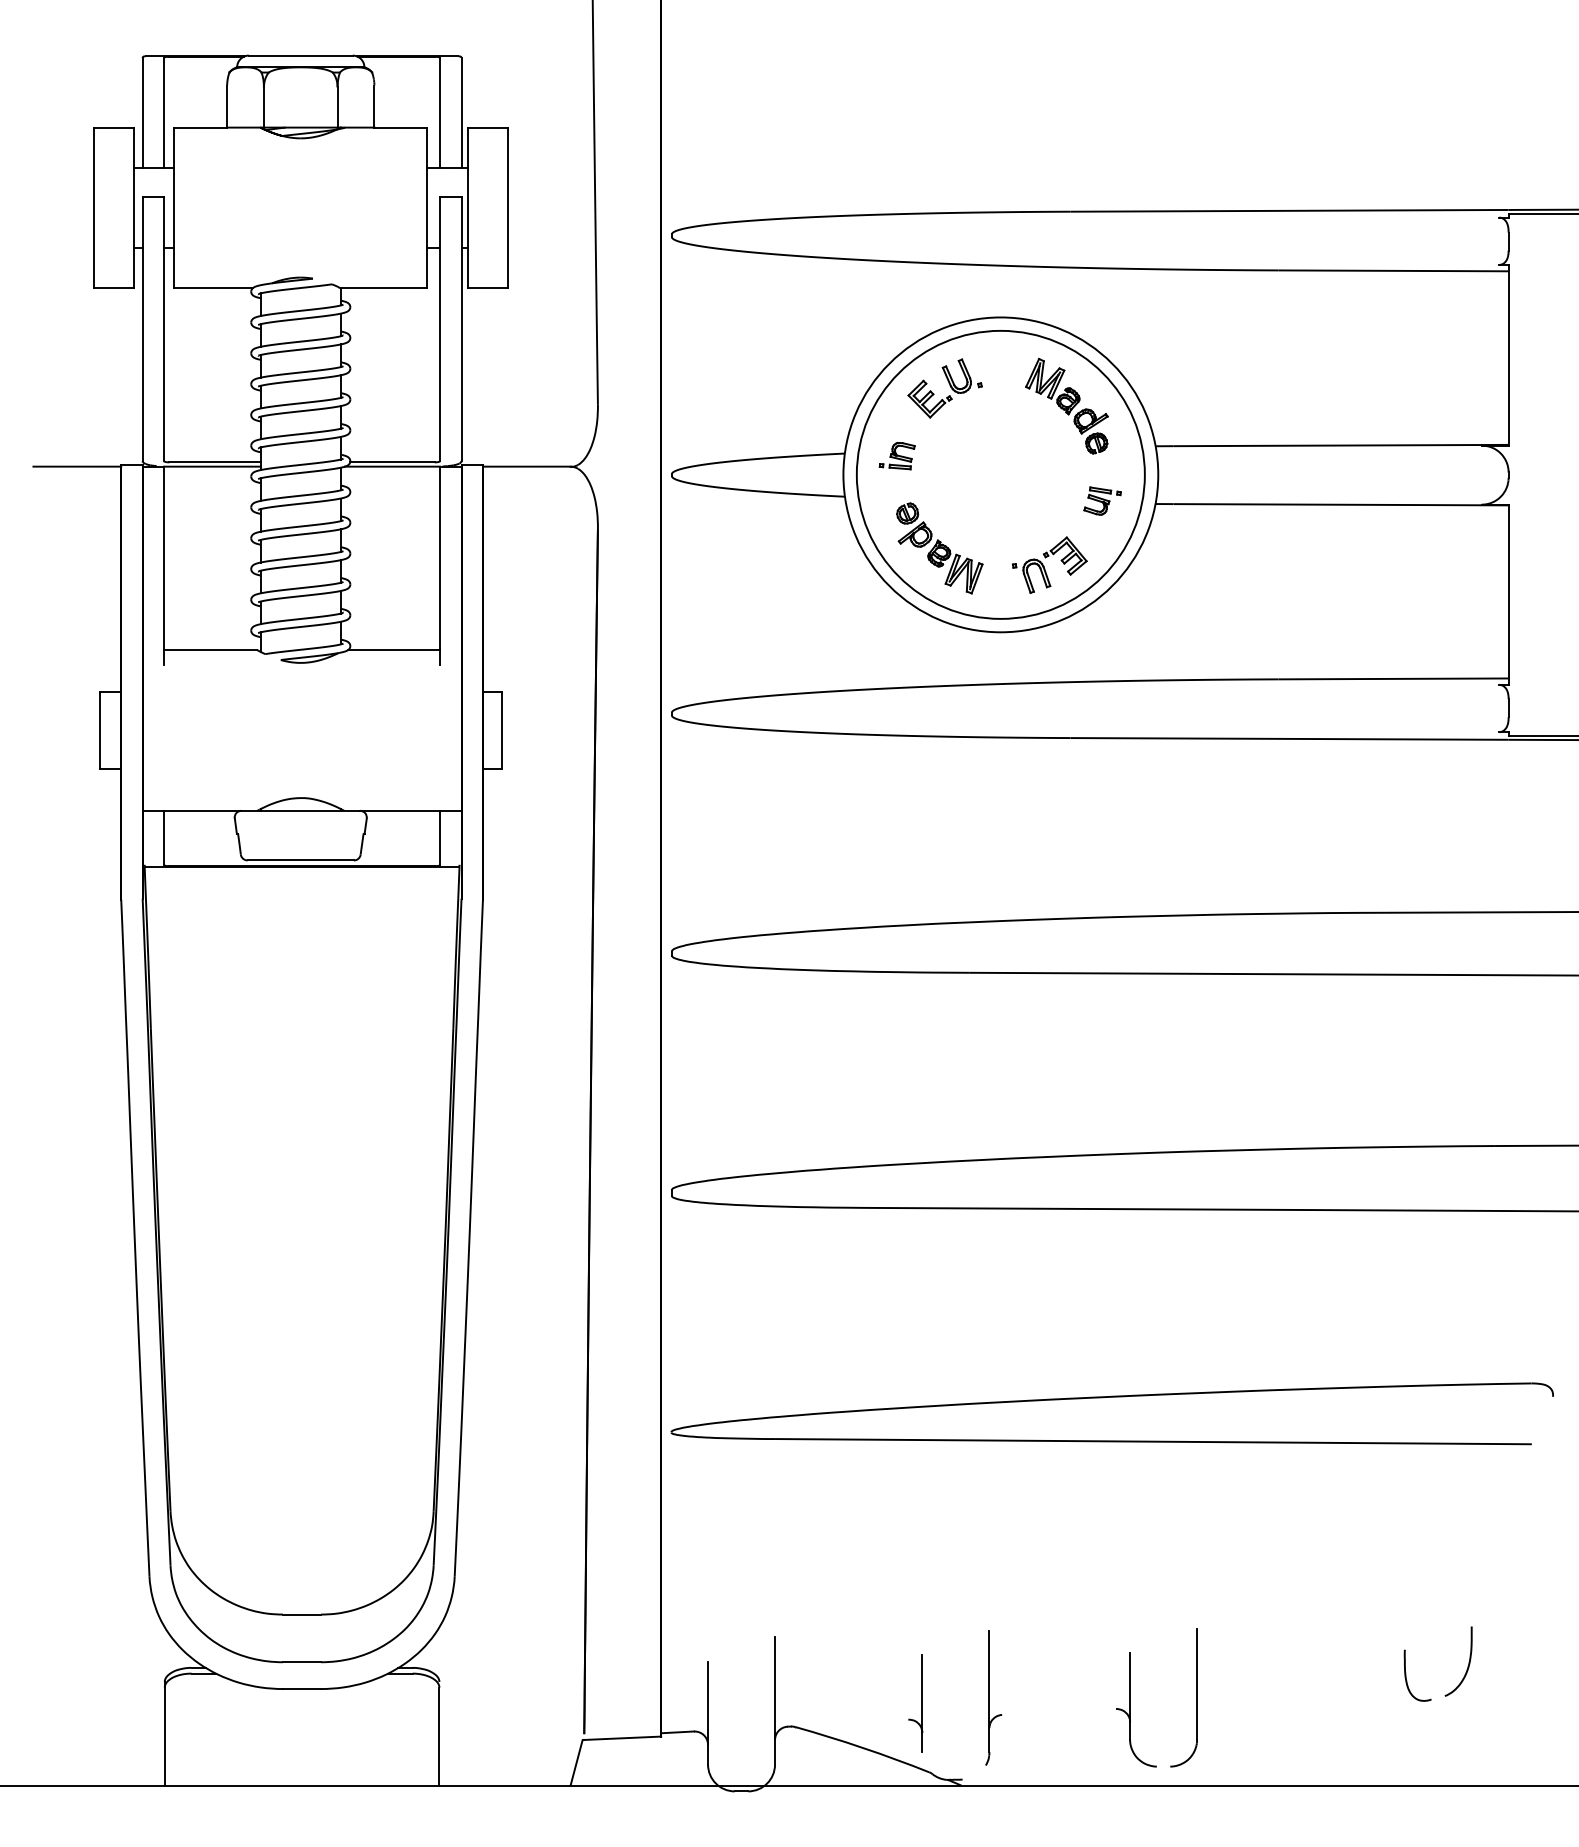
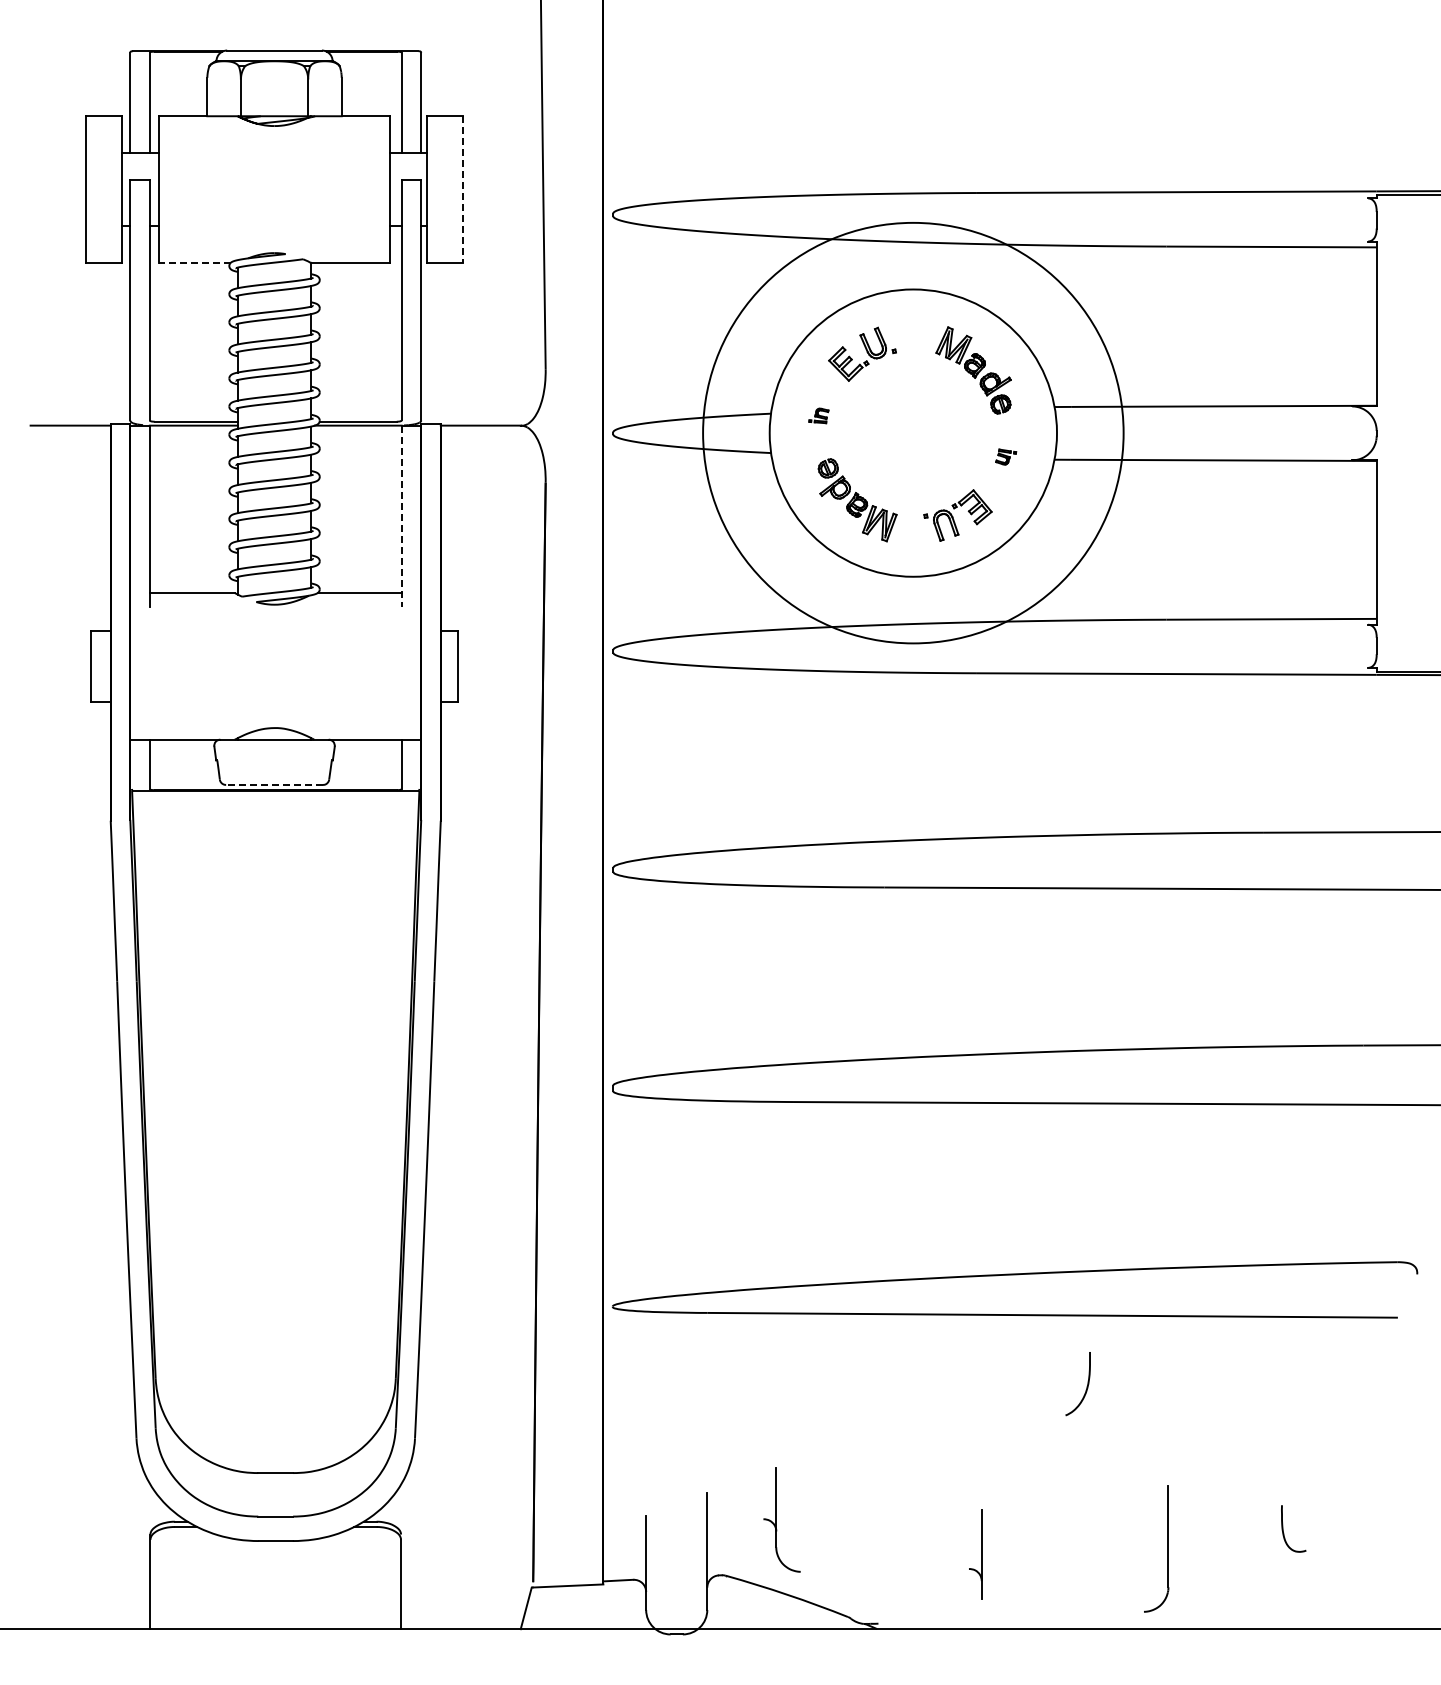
line: (507, 208) -> (463, 190), solid -> dashed
line: (213, 287) -> (194, 262), solid -> dashed
part: (896, 455) -> (818, 415), size x0.6
circle: (999, 474) -> (912, 432), size x1.6
part: (1101, 500) -> (1005, 456), size x0.6
line: (439, 566) -> (401, 516), solid -> dashed
line: (300, 859) -> (274, 784), solid -> dashed
curve: (1467, 1664) -> (1086, 1386), moved
part: (993, 1697) -> (906, 1548), removed
part: (1196, 1697) -> (1167, 1548), moved
part: (915, 1703) -> (975, 1554), moved
part: (1135, 1709) -> (781, 1519), moved

